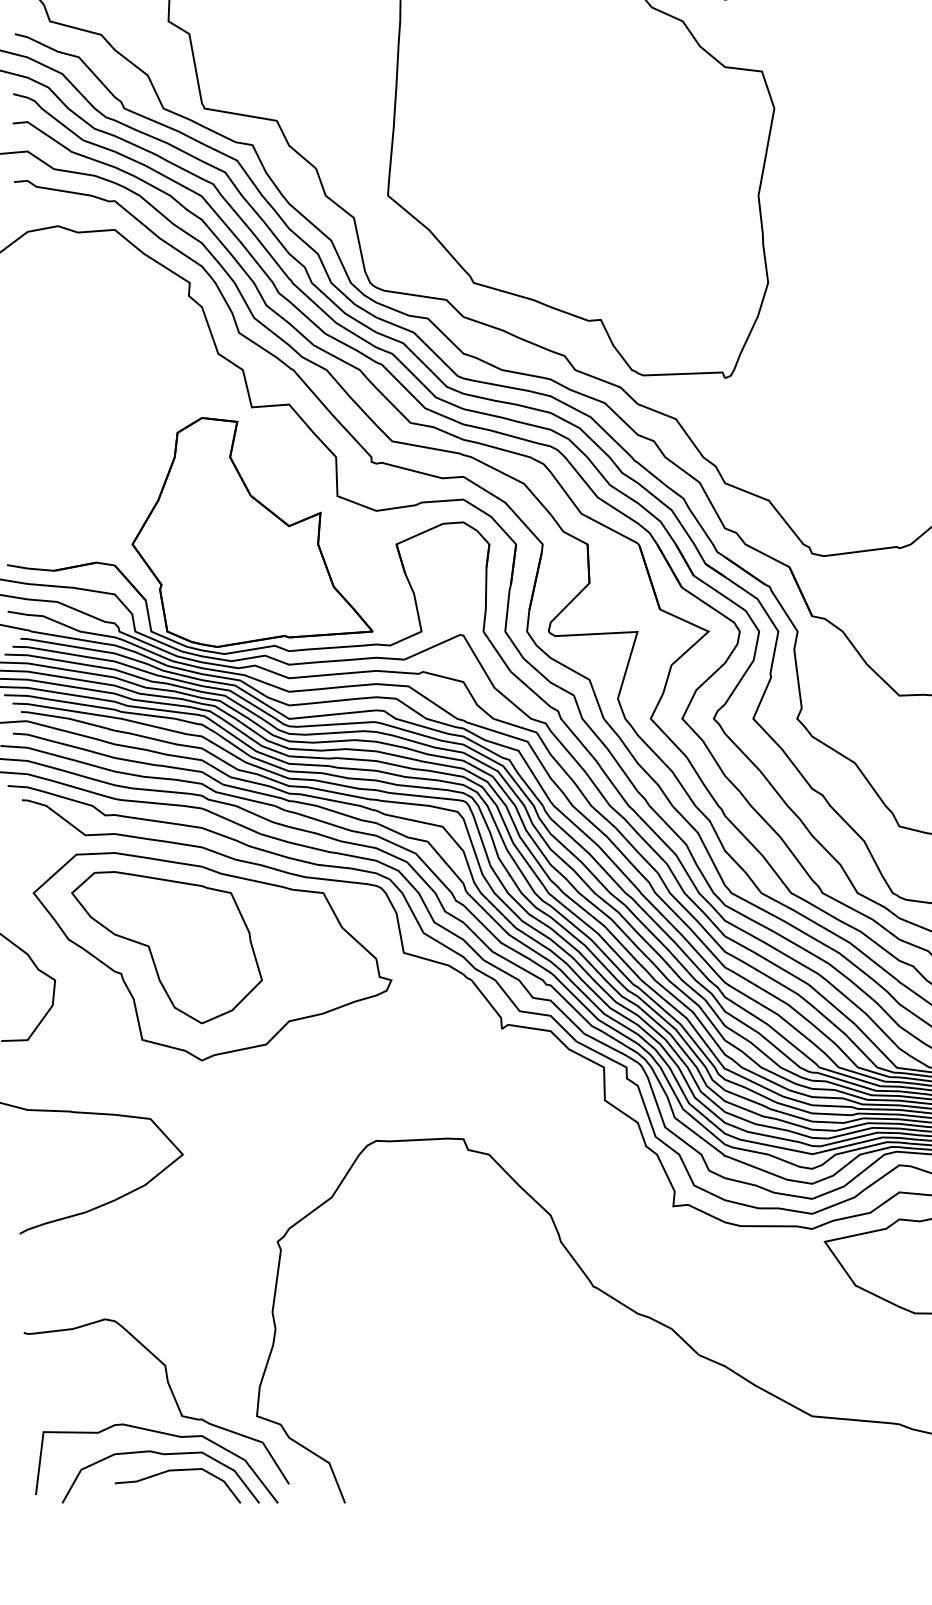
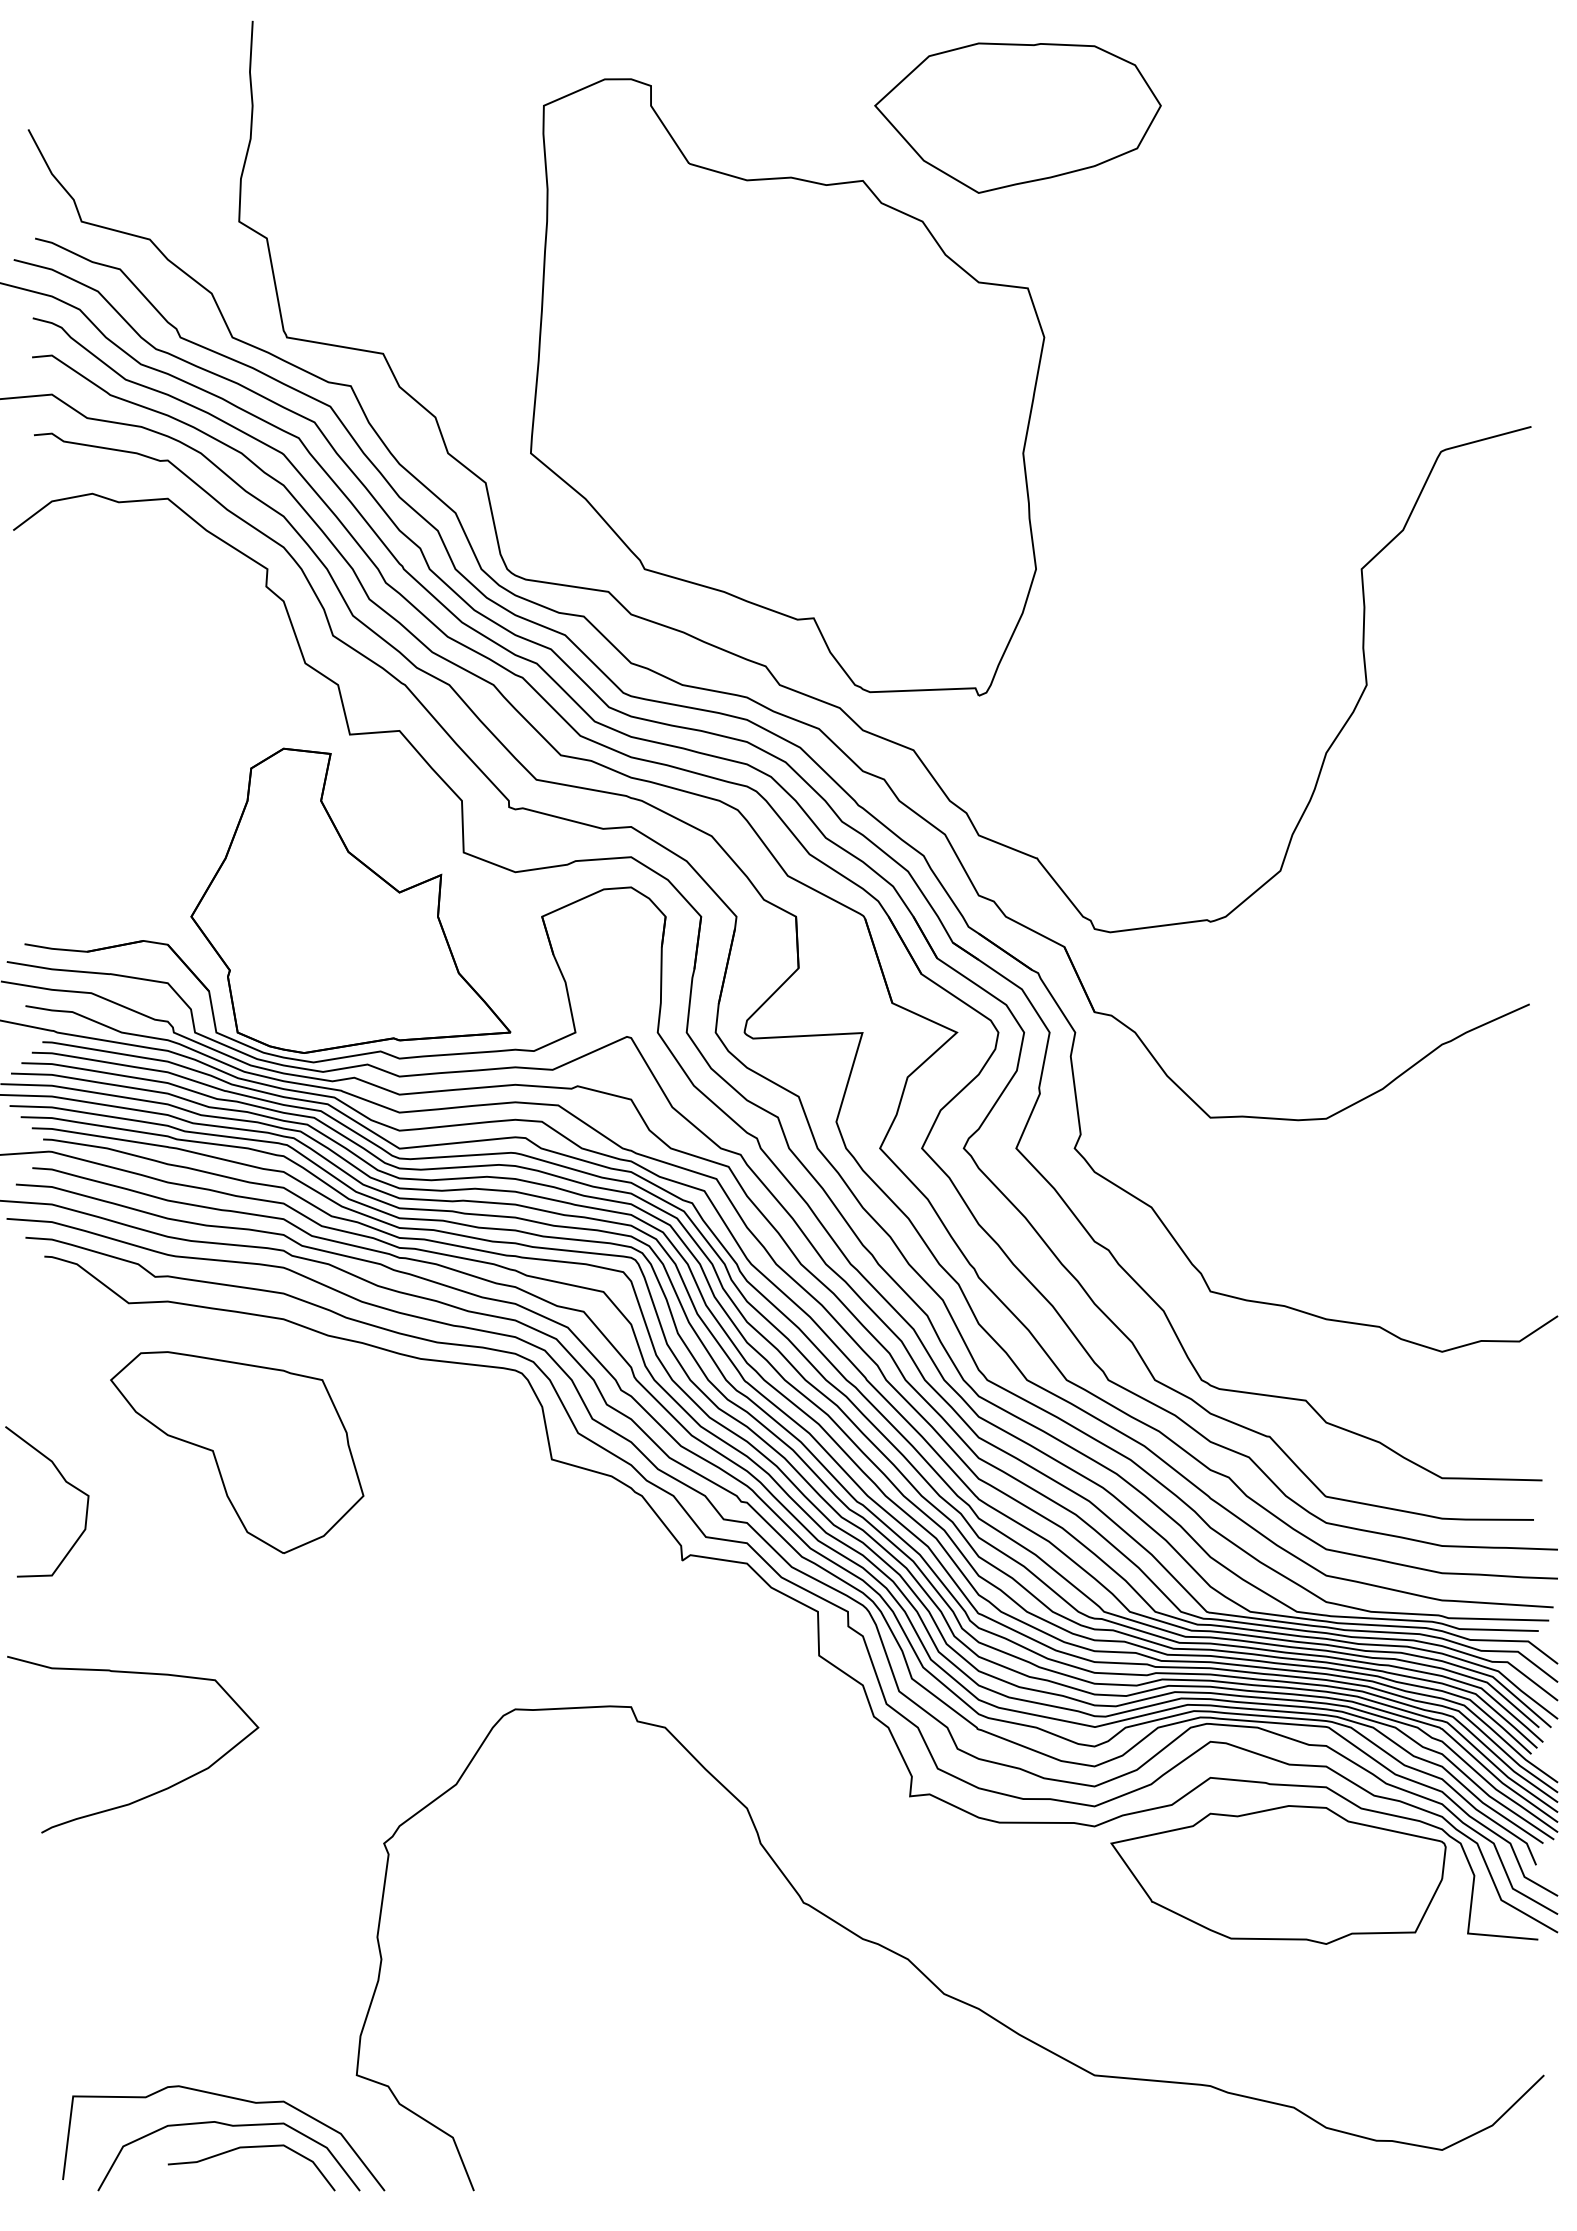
part: (212, 956) -> (297, 1464), removed
curve: (172, 1395) -> (244, 2047), removed

